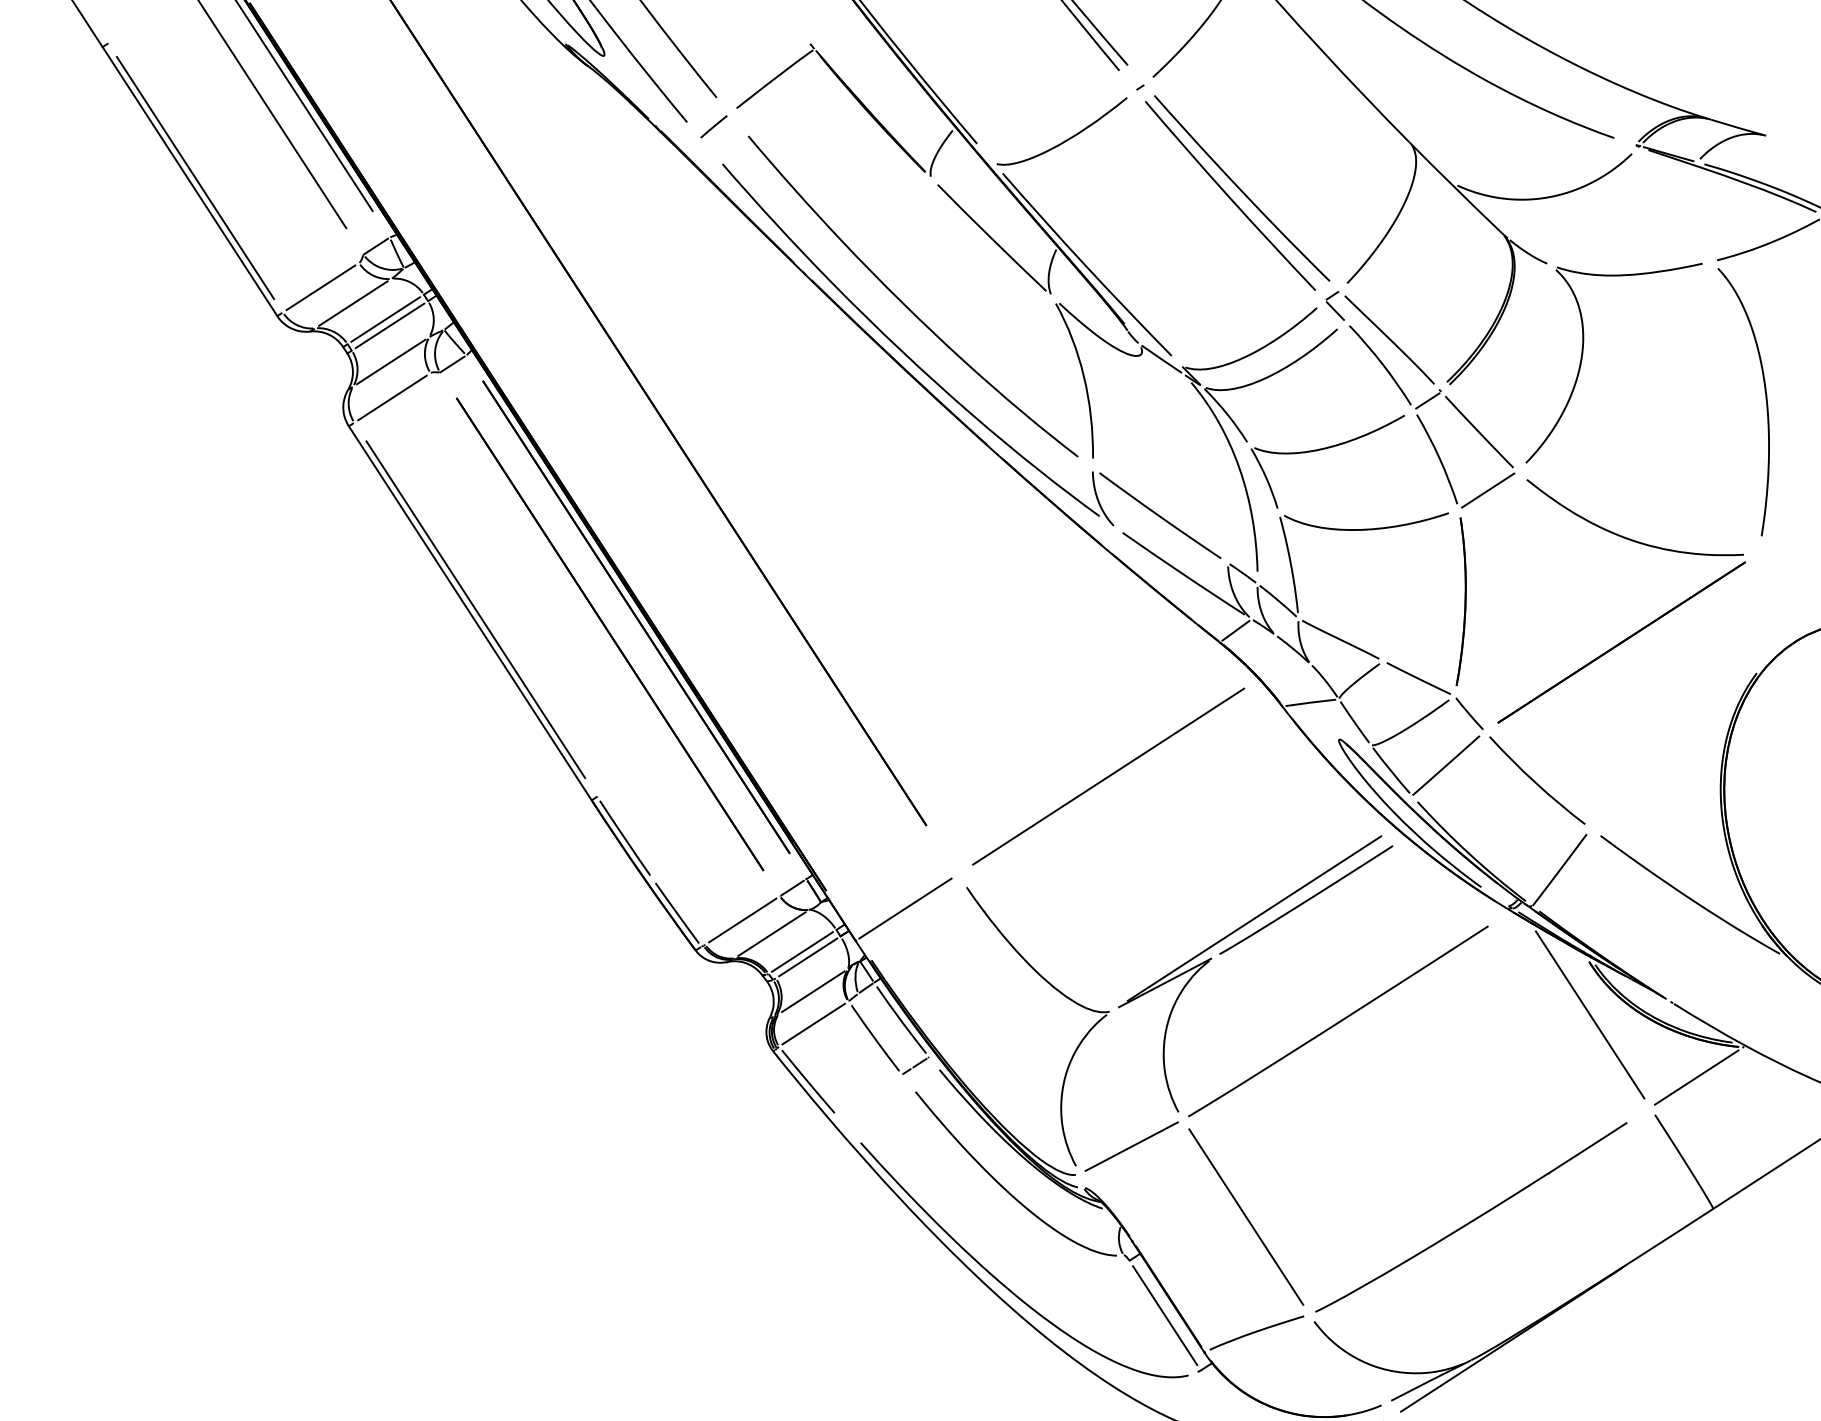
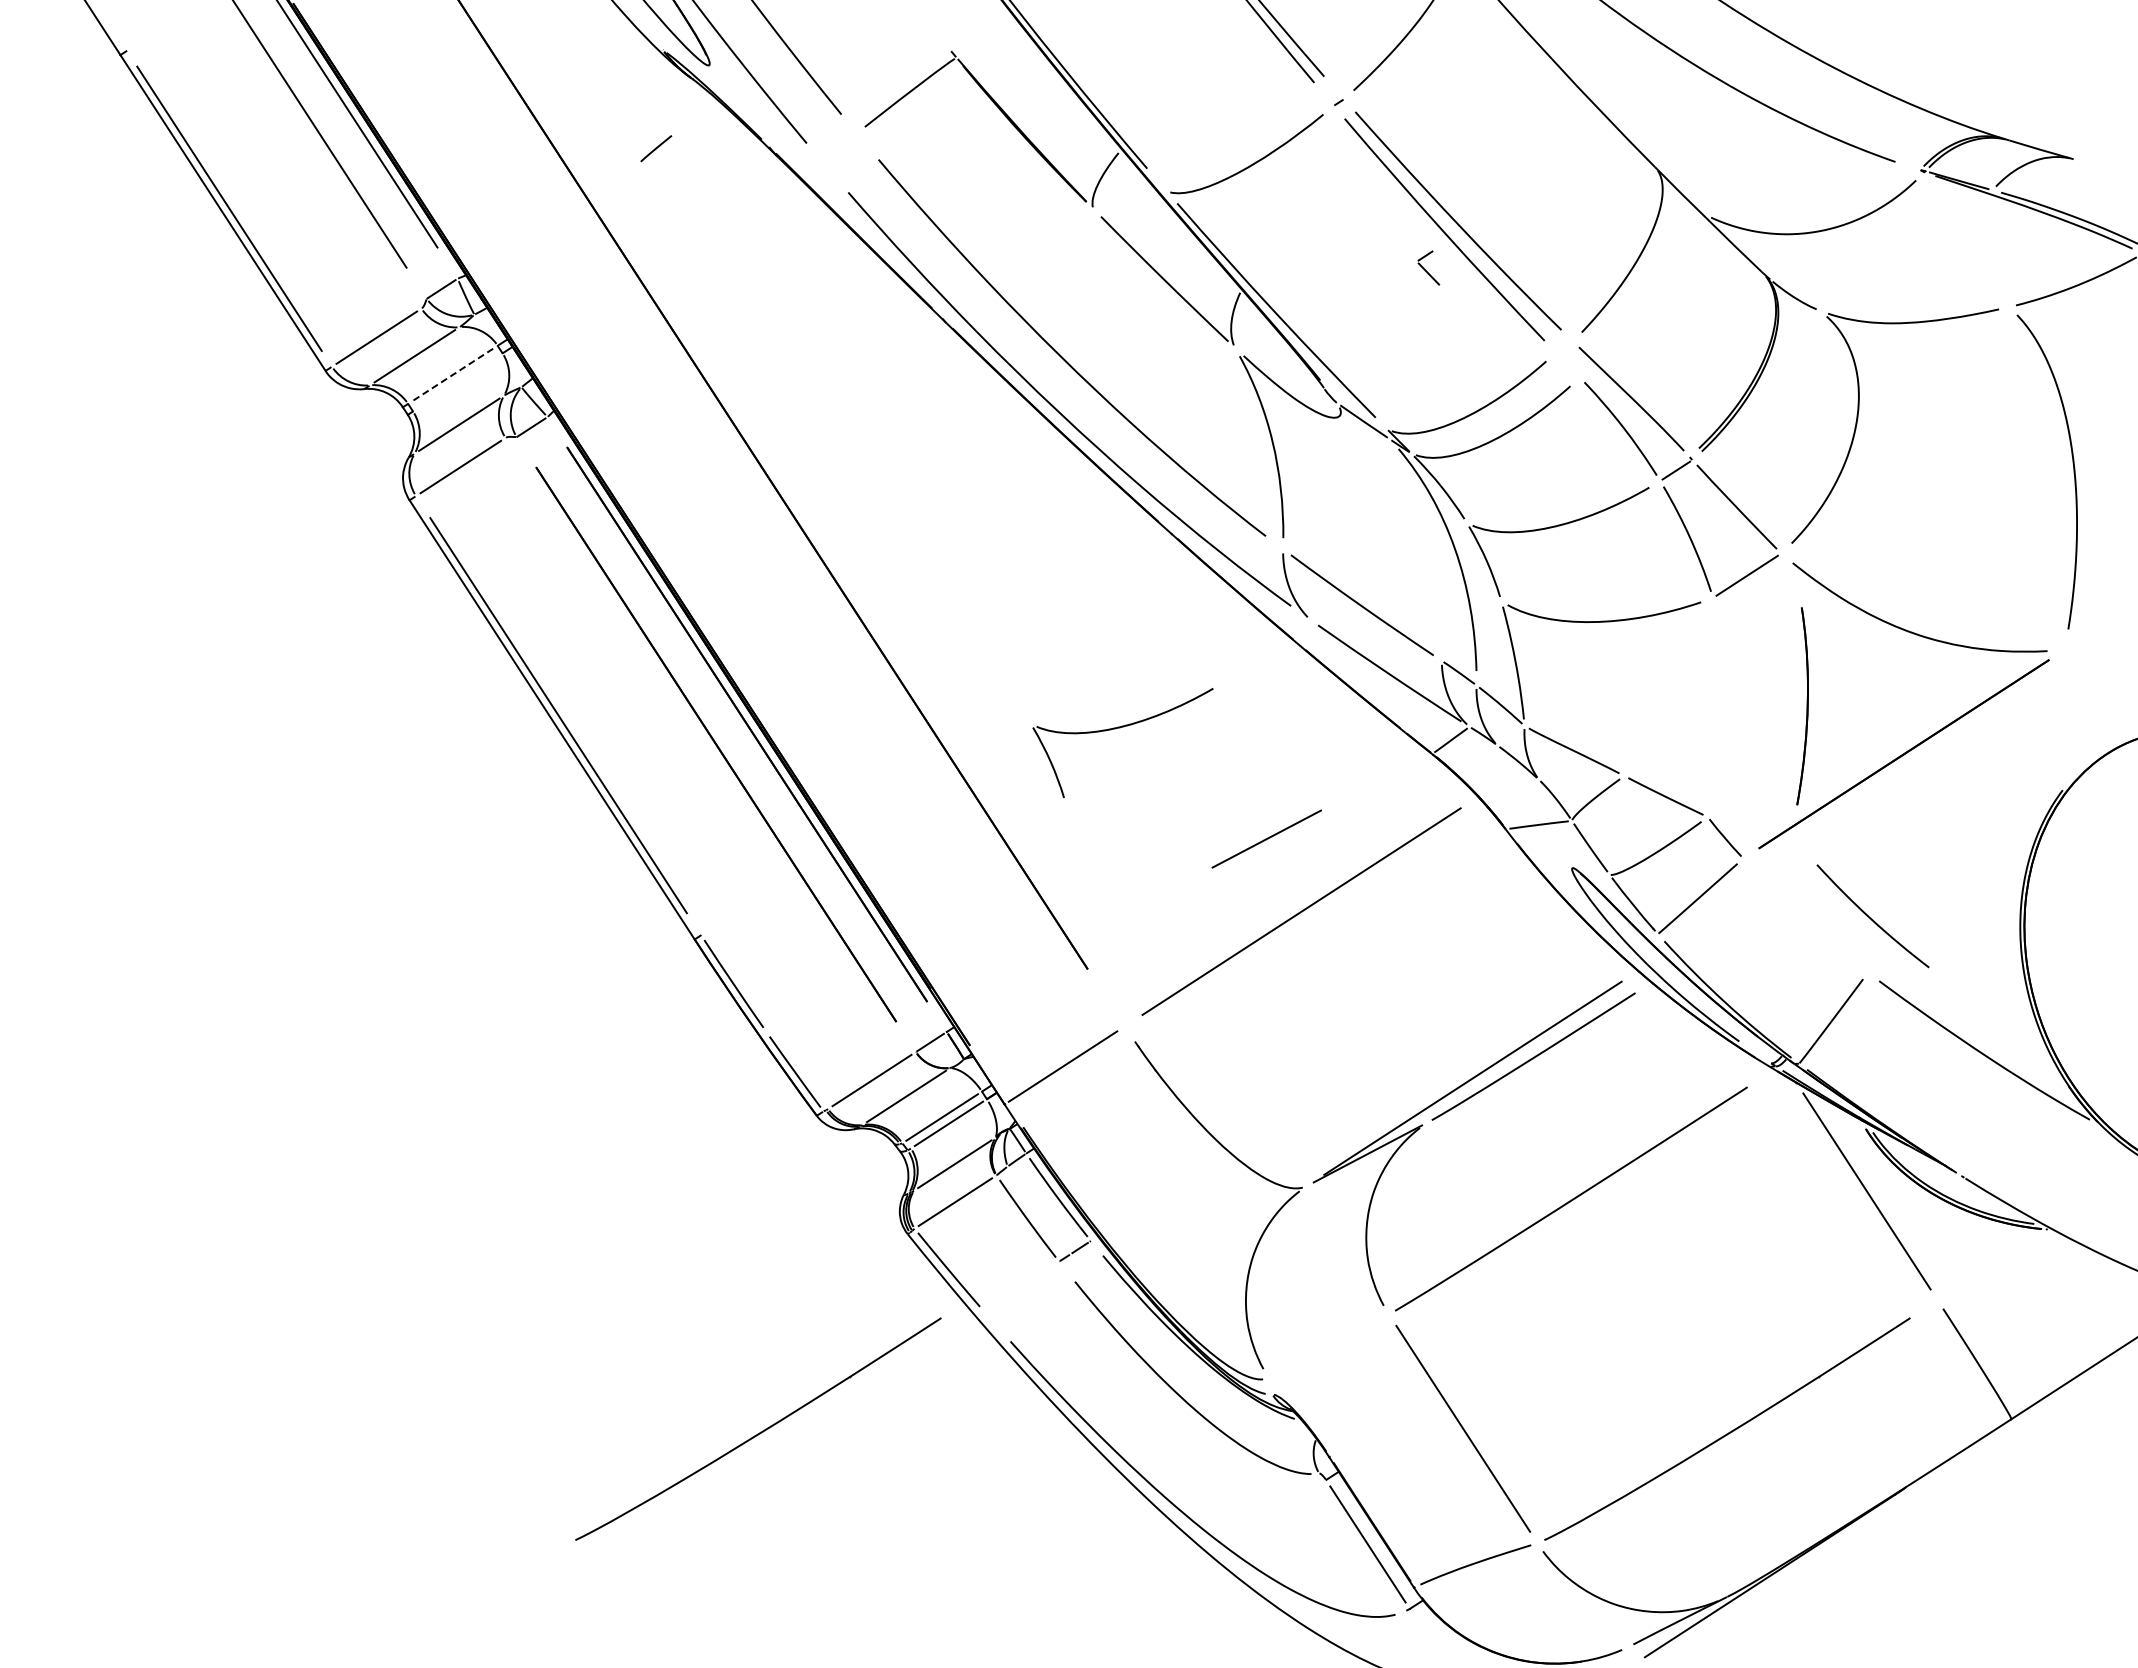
line: (714, 126) -> (656, 148), moved
part: (1335, 305) -> (1428, 267), moved
line: (385, 319) -> (452, 375), solid -> dashed
line: (389, 325) -> (457, 382), removed
part: (1461, 601) -> (1802, 706), moved
part: (954, 620) -> (1120, 728), added
curve: (1535, 781) -> (1870, 917), moved
line: (1697, 1077) -> (1992, 1264), removed
line: (1131, 1146) -> (1266, 838), moved
part: (646, 1216) -> (758, 1428), added

